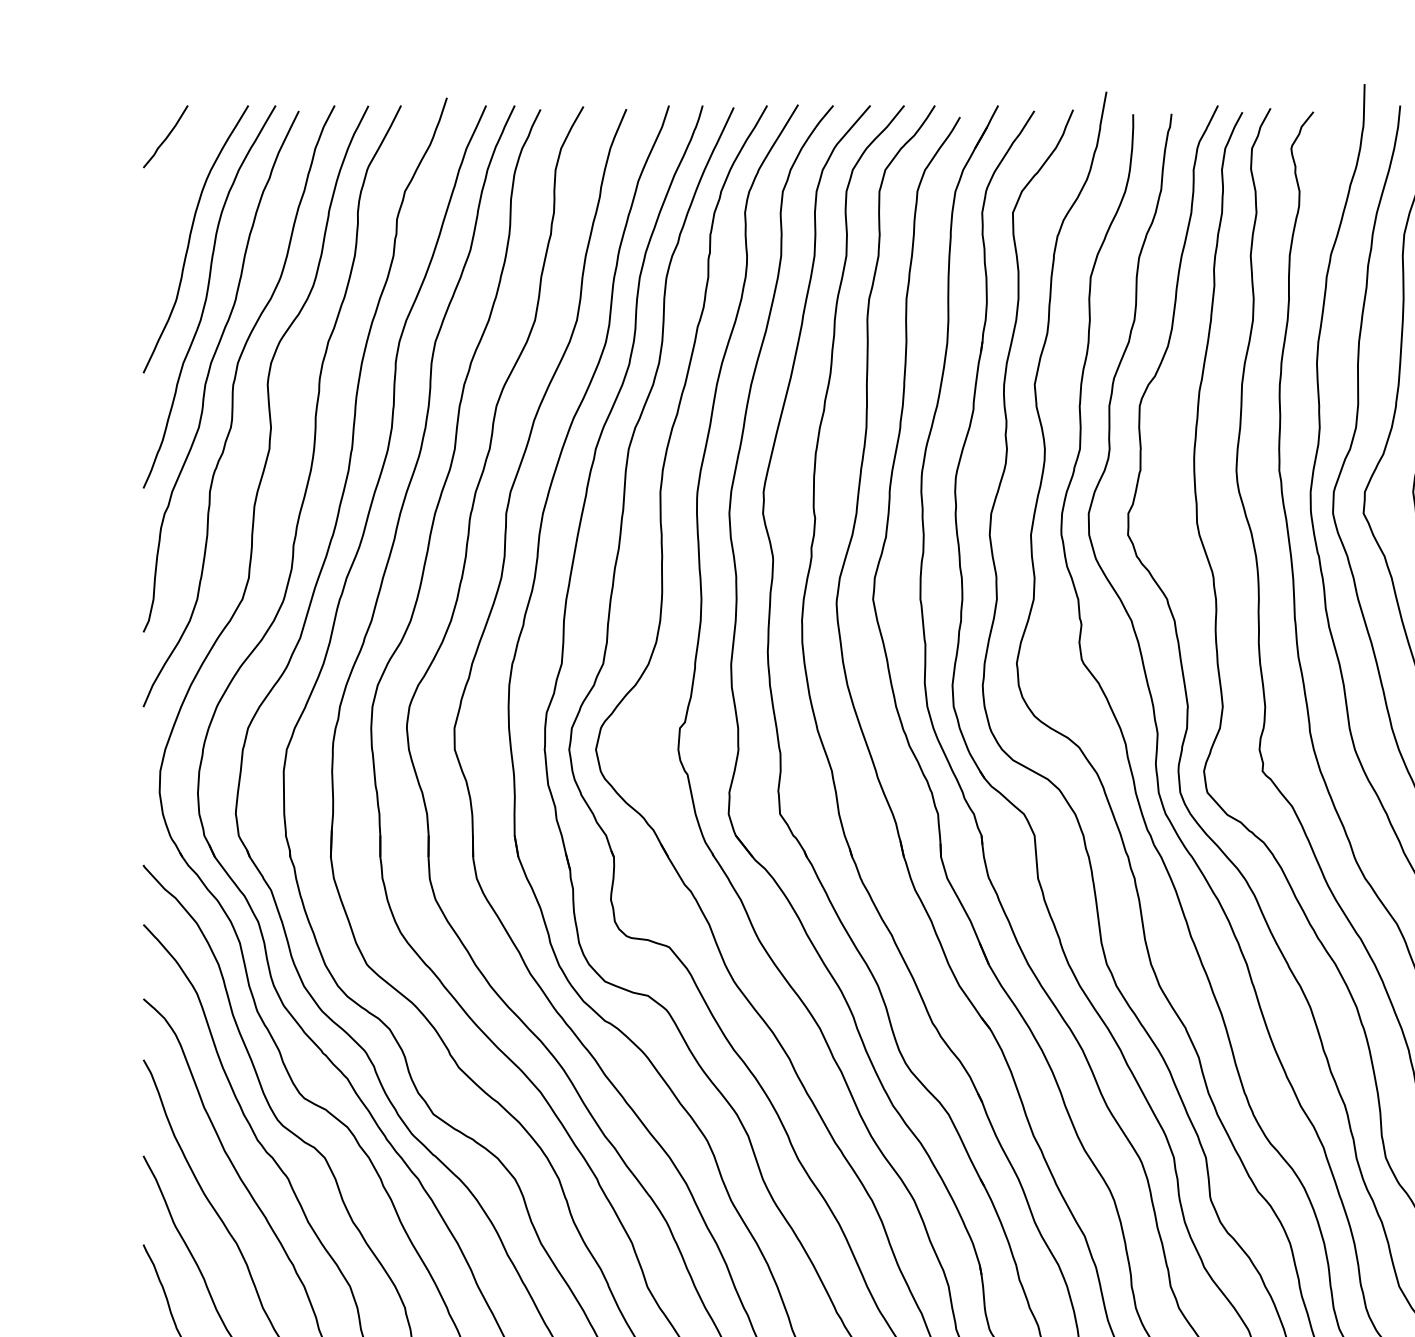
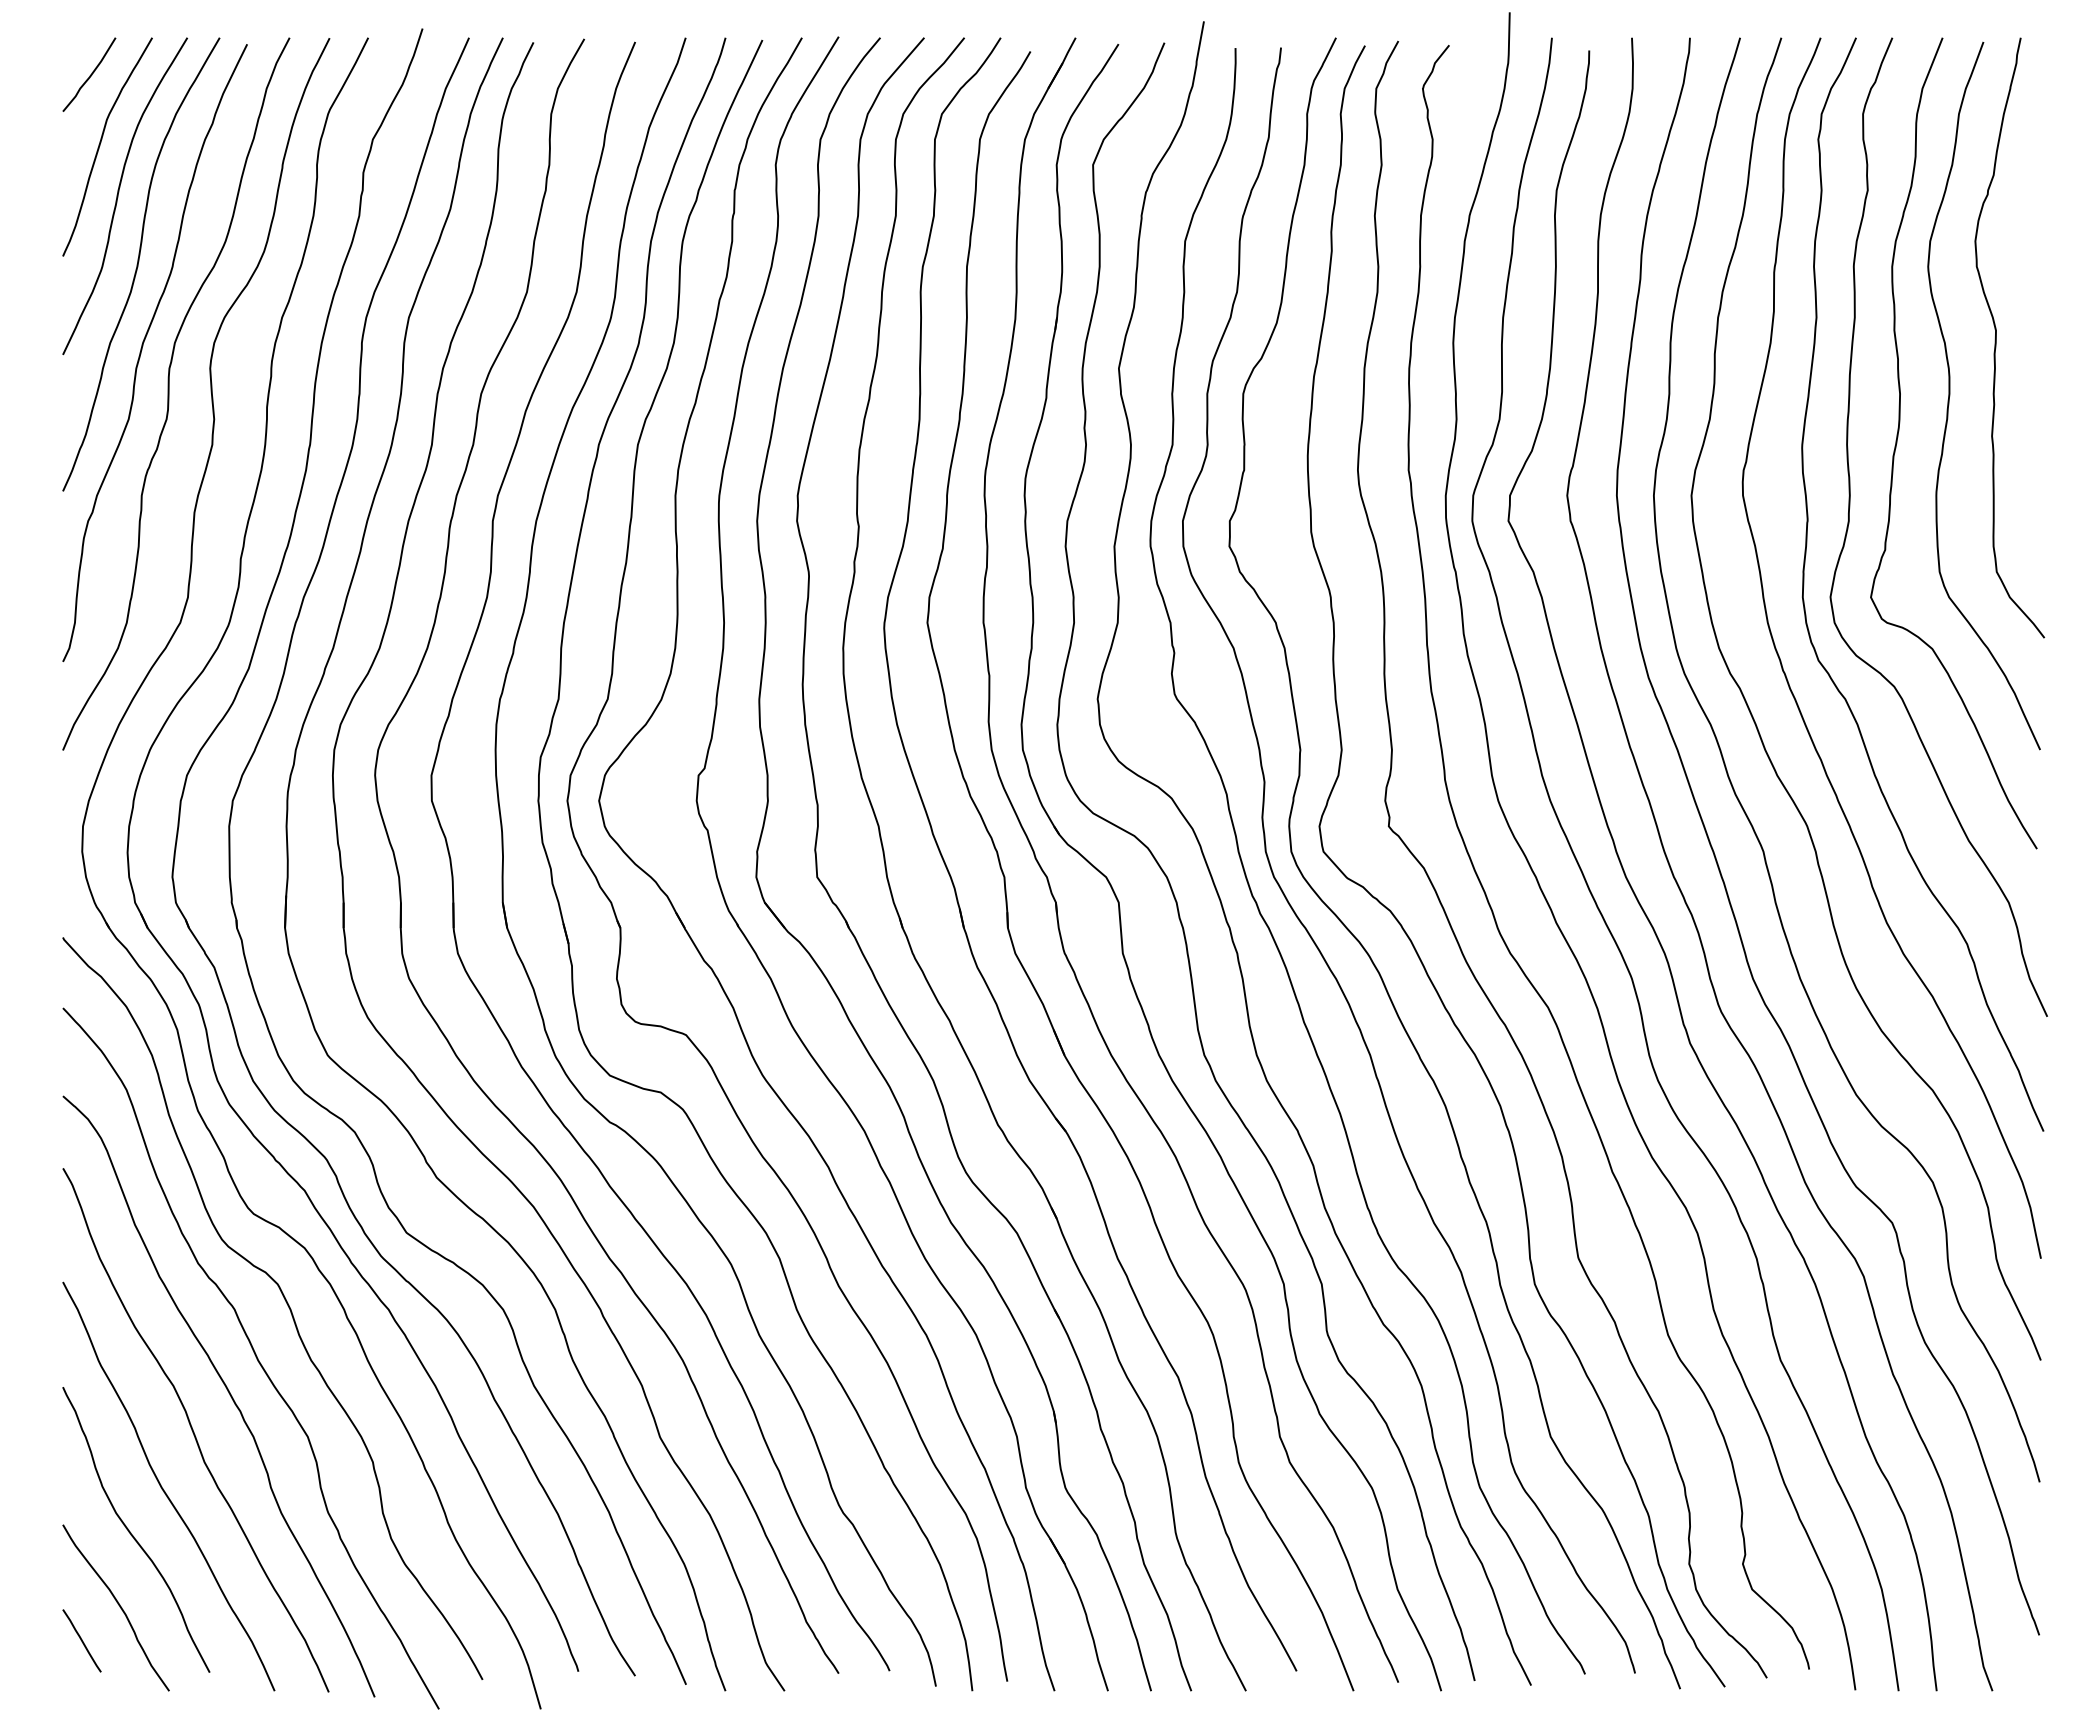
curve: (175, 197) -> (100, 146), added

